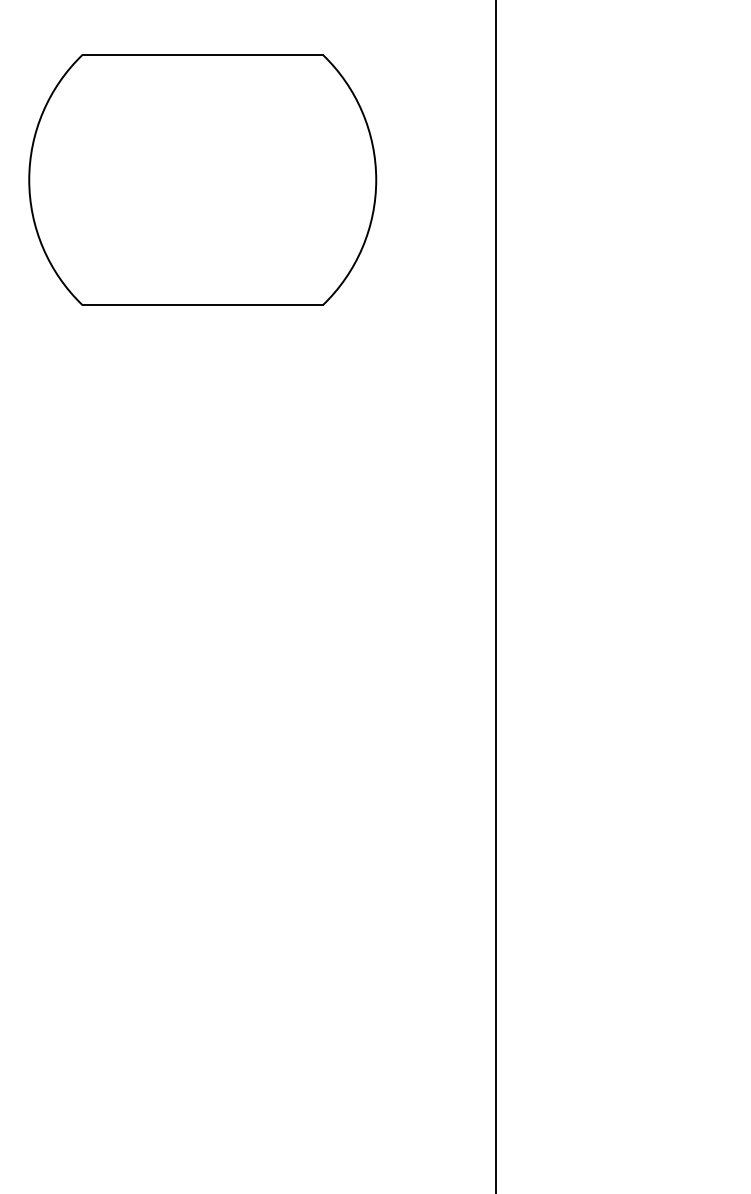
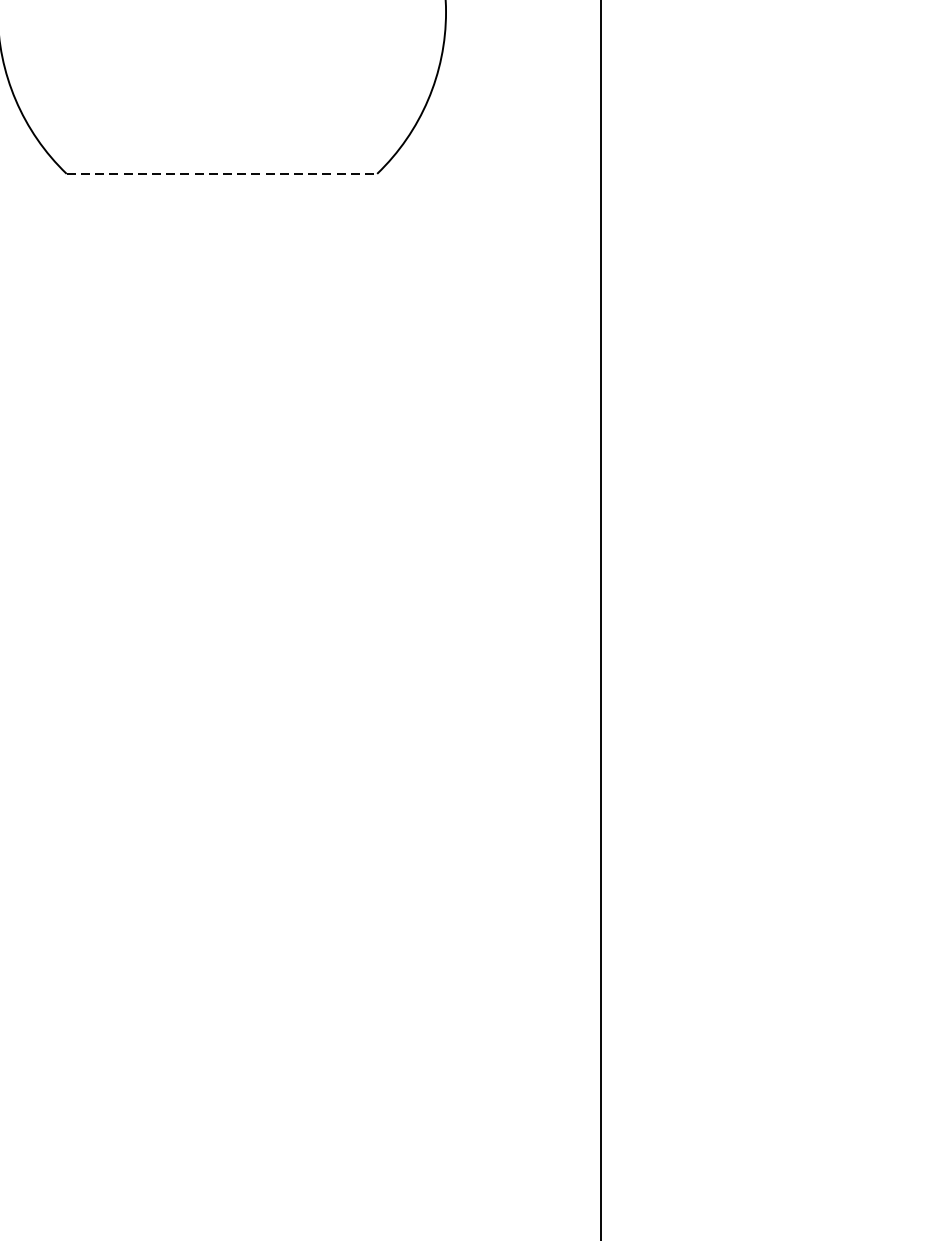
line: (203, 305) -> (222, 174), solid -> dashed

